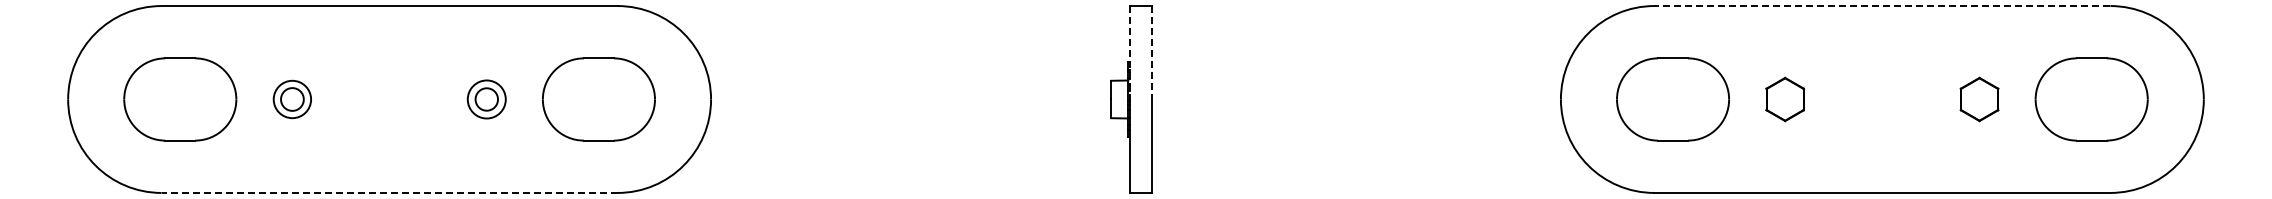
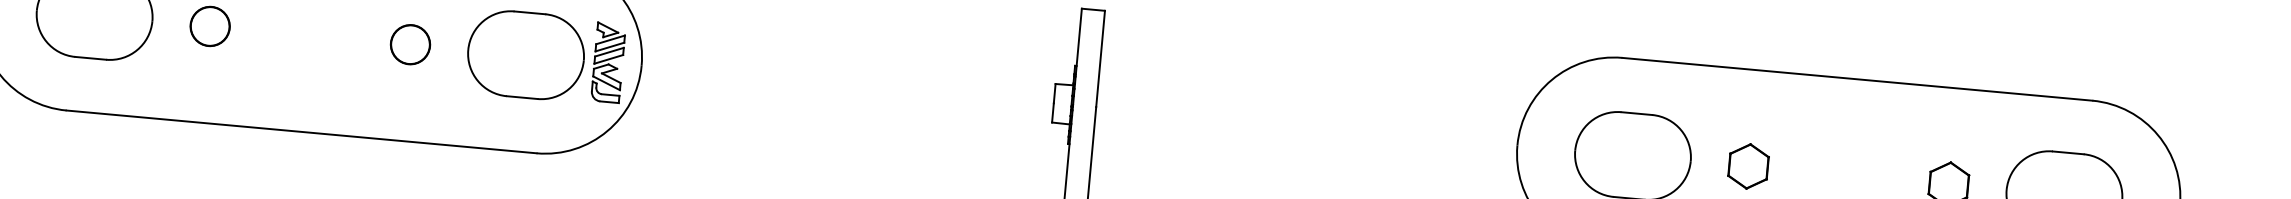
line: (1881, 6) -> (1856, 79), dashed -> solid
line: (1129, 52) -> (1077, 56), dashed -> solid
line: (1152, 52) -> (1100, 58), dashed -> solid
circle: (292, 99) -> (210, 26), size x1.67
circle: (486, 99) -> (410, 44), size x1.67
part: (678, 99) -> (608, 62), added
line: (389, 192) -> (301, 131), dashed -> solid

